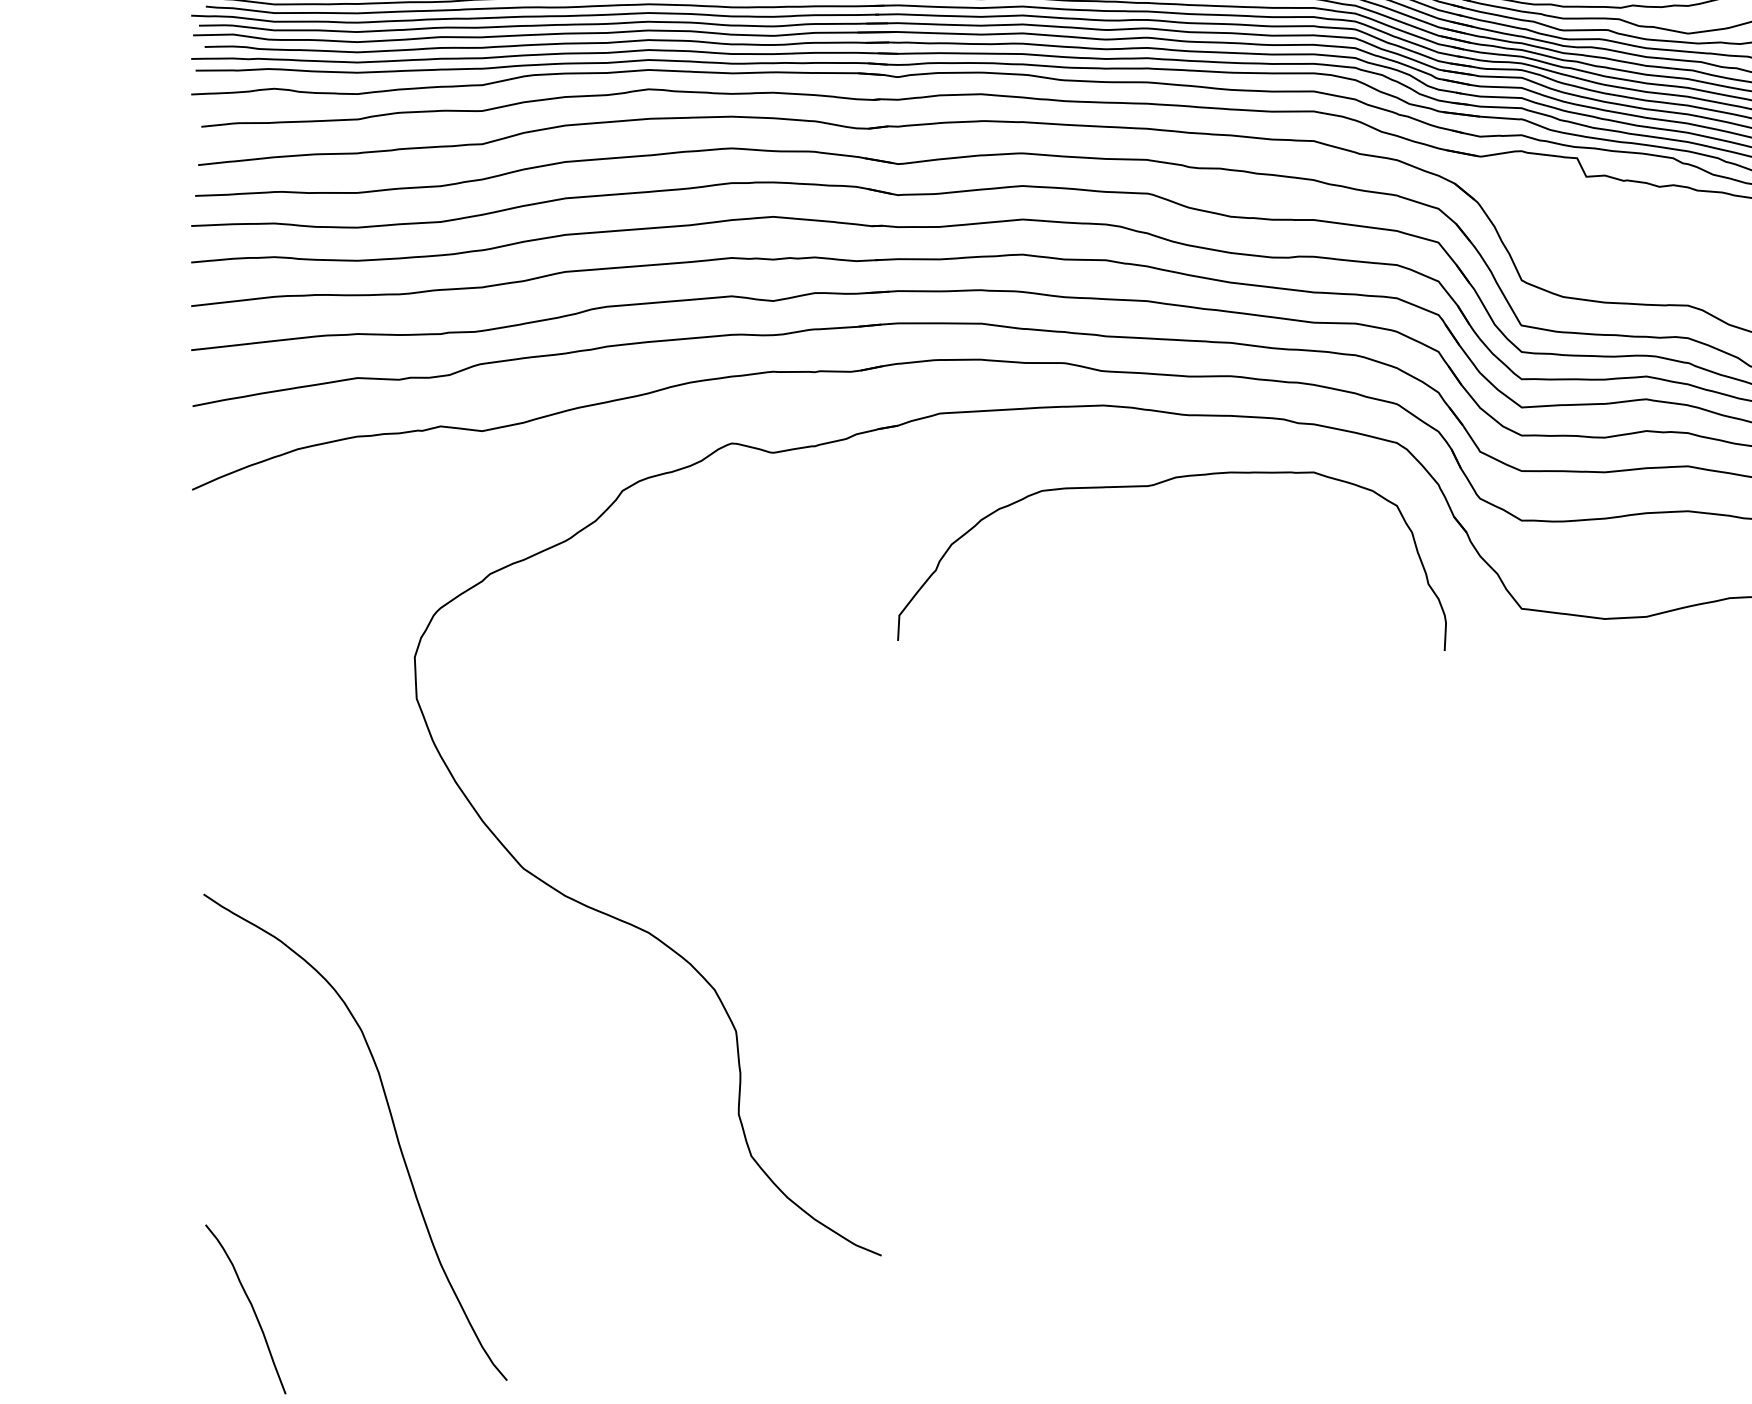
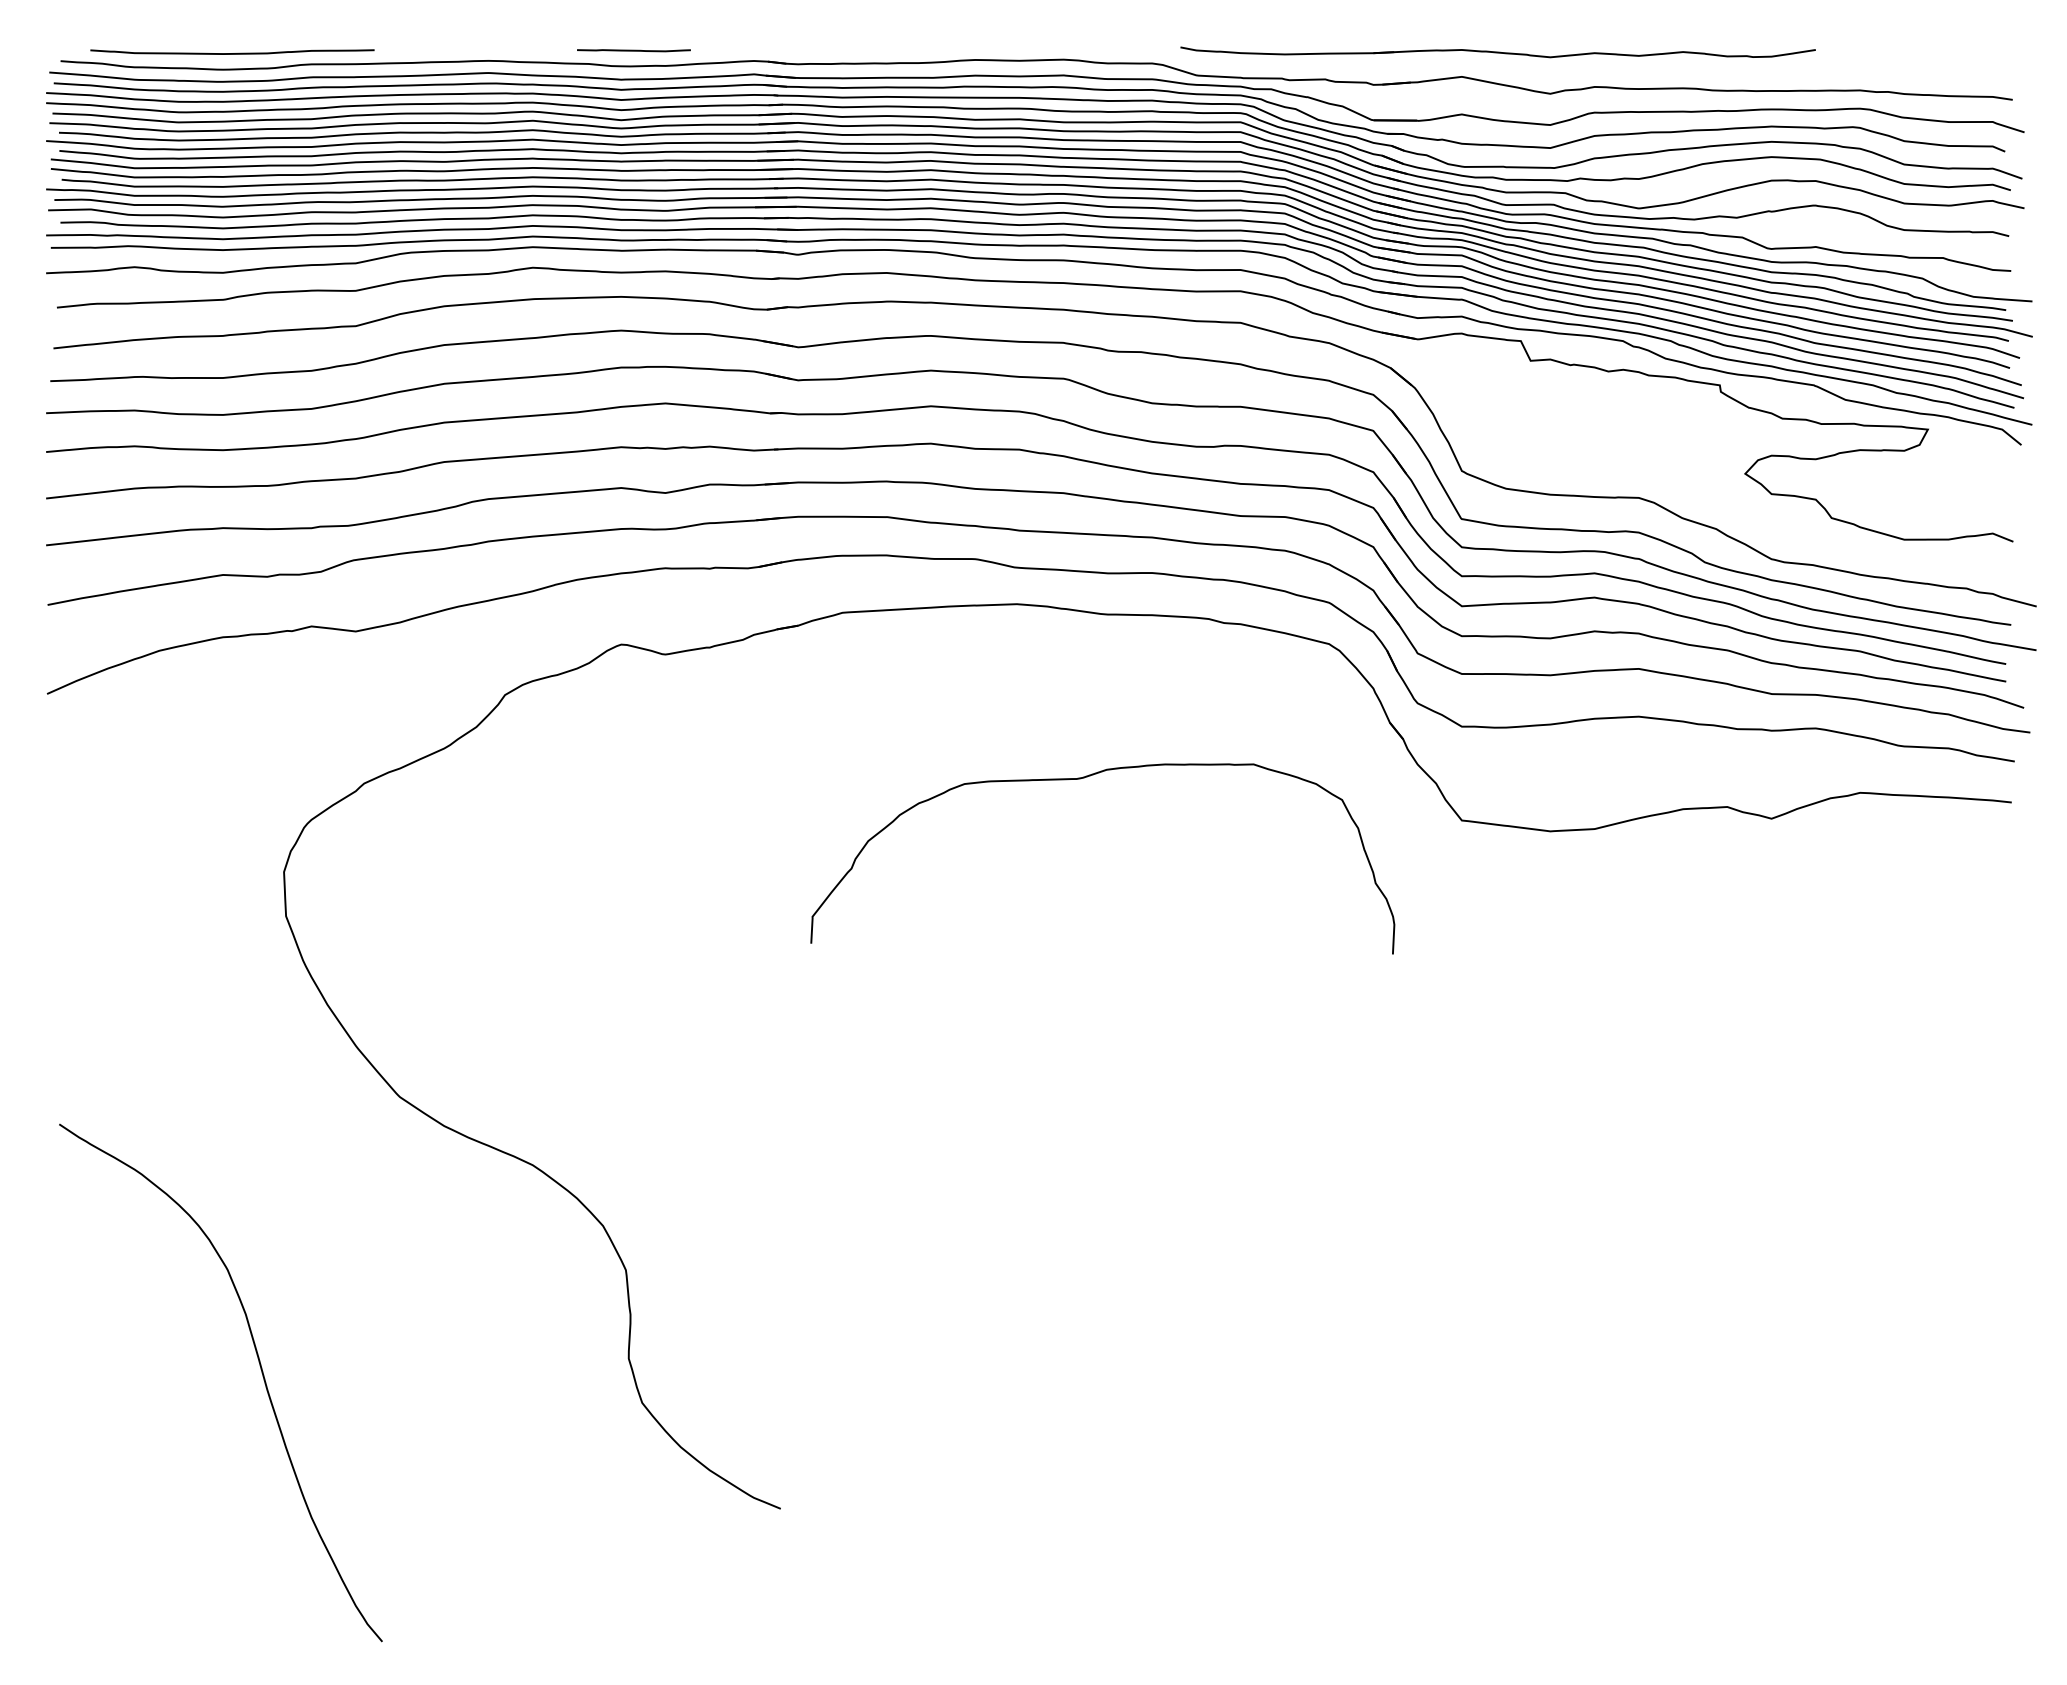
curve: (1154, 485) -> (1084, 778), moved
curve: (250, 1306) -> (109, 1562), removed

